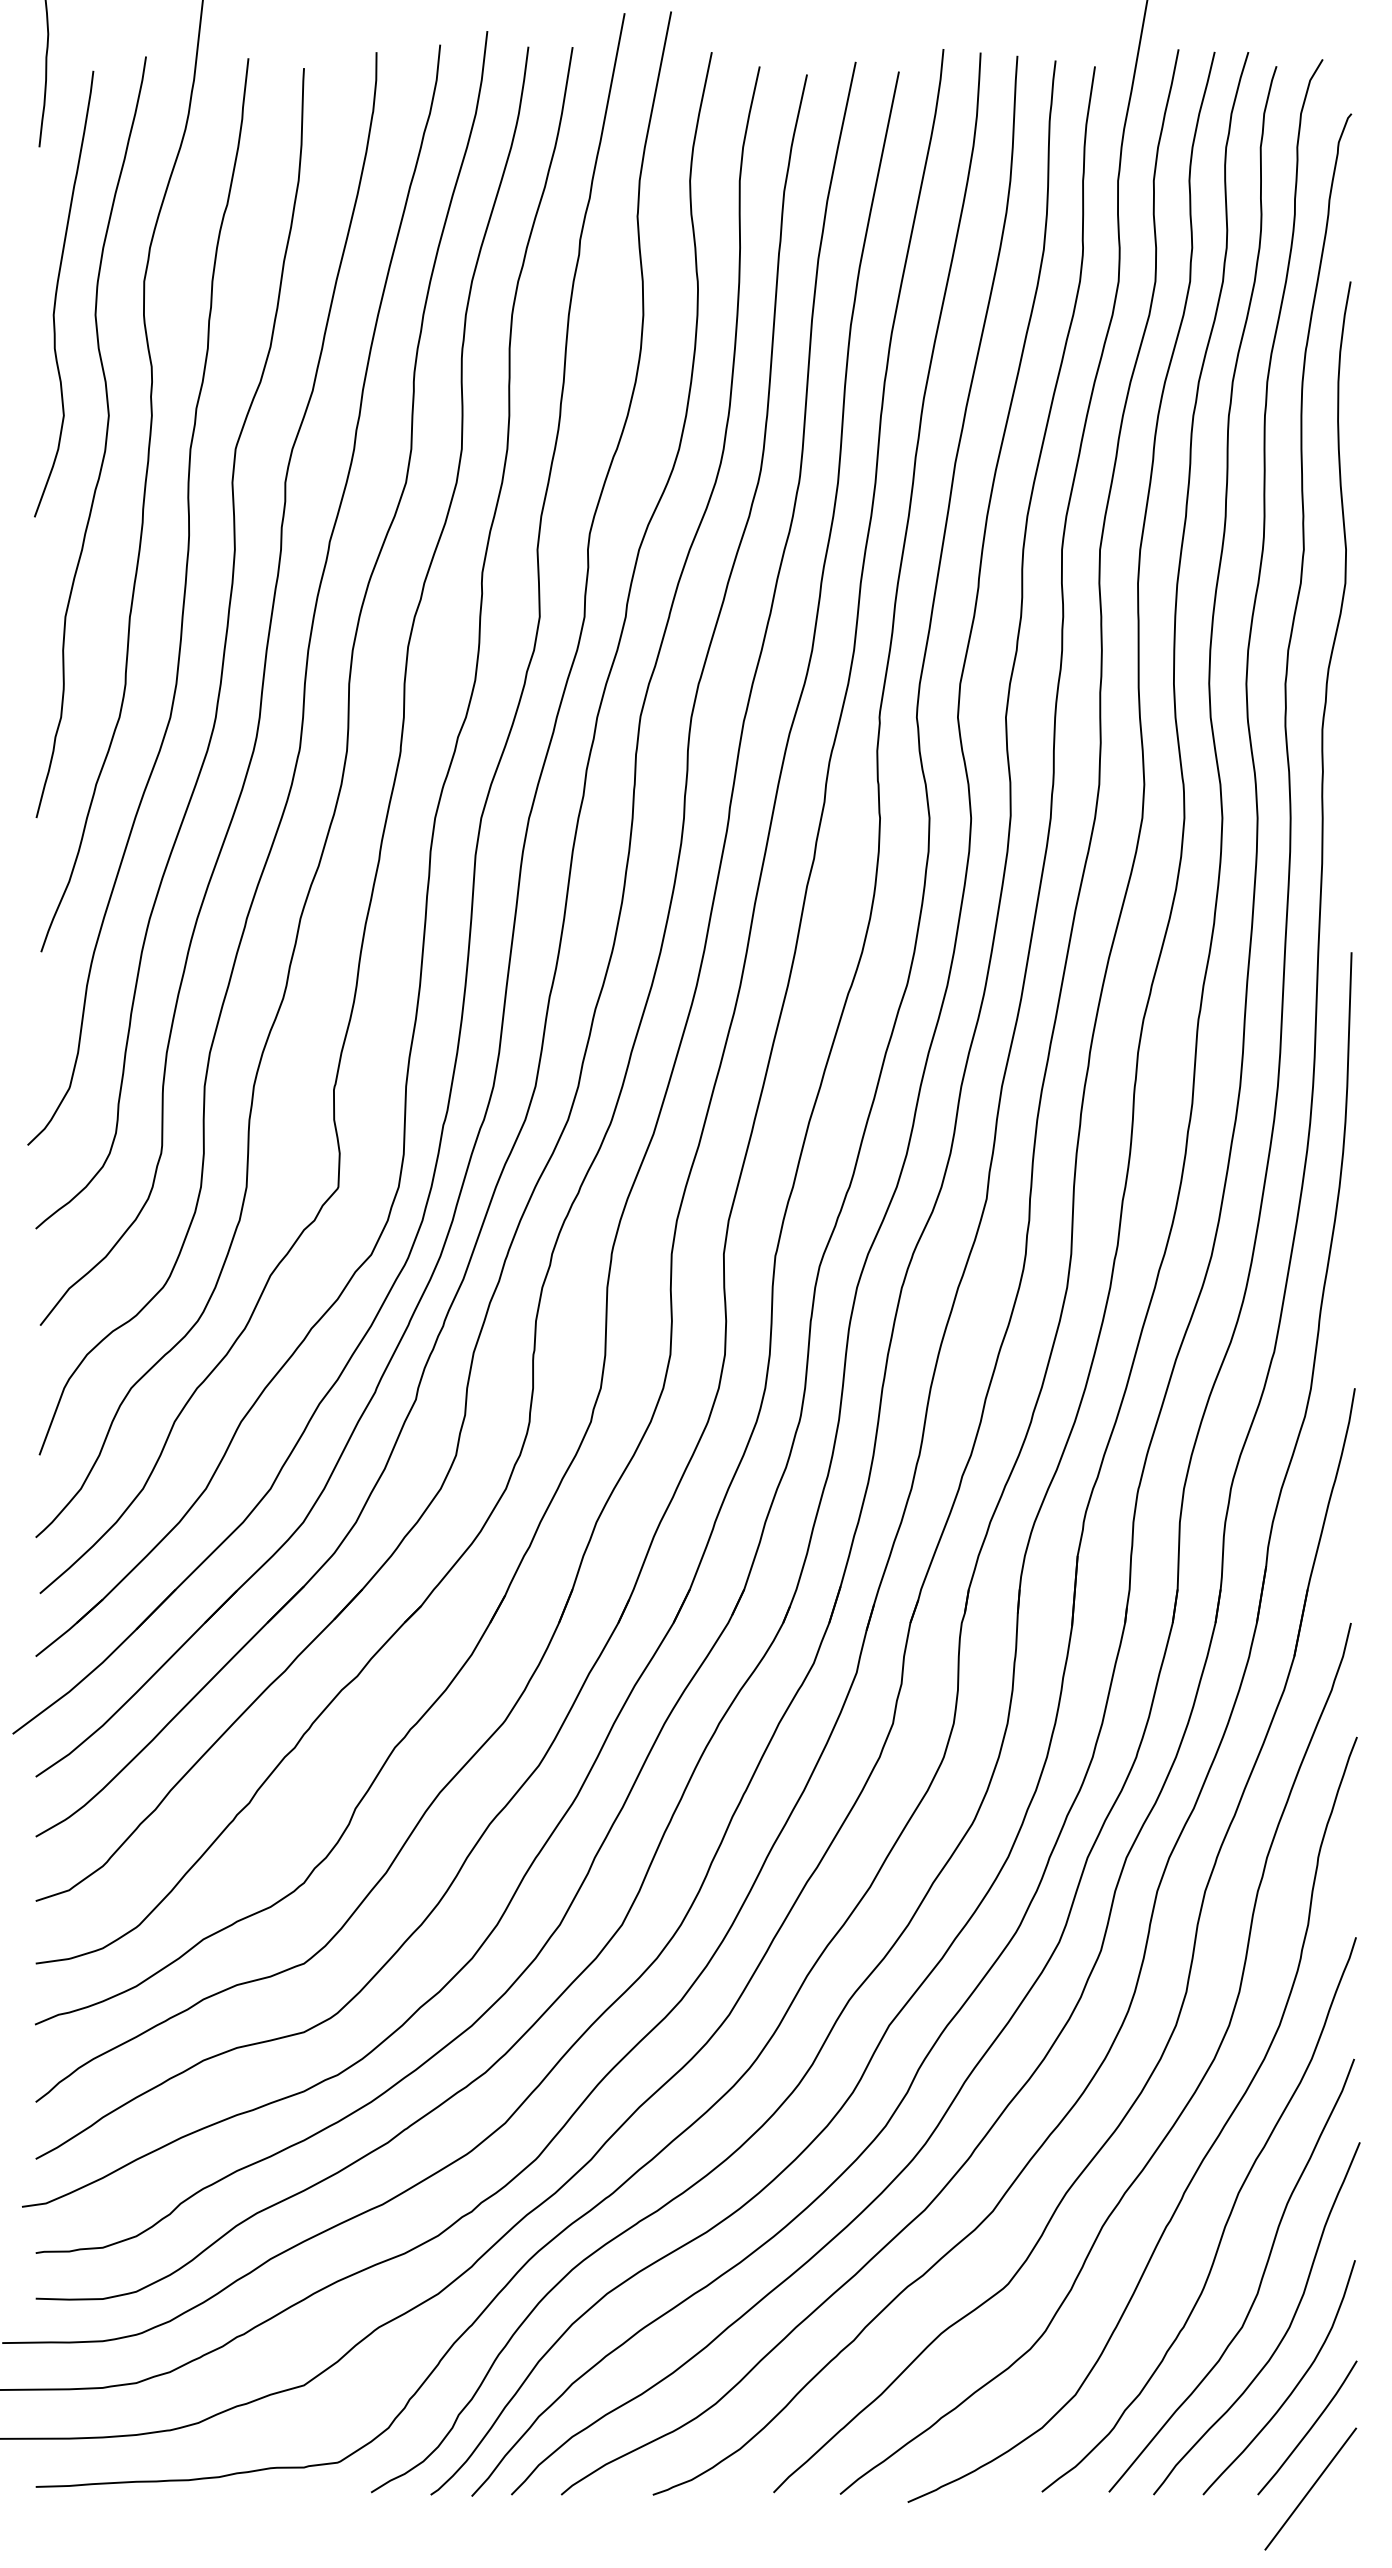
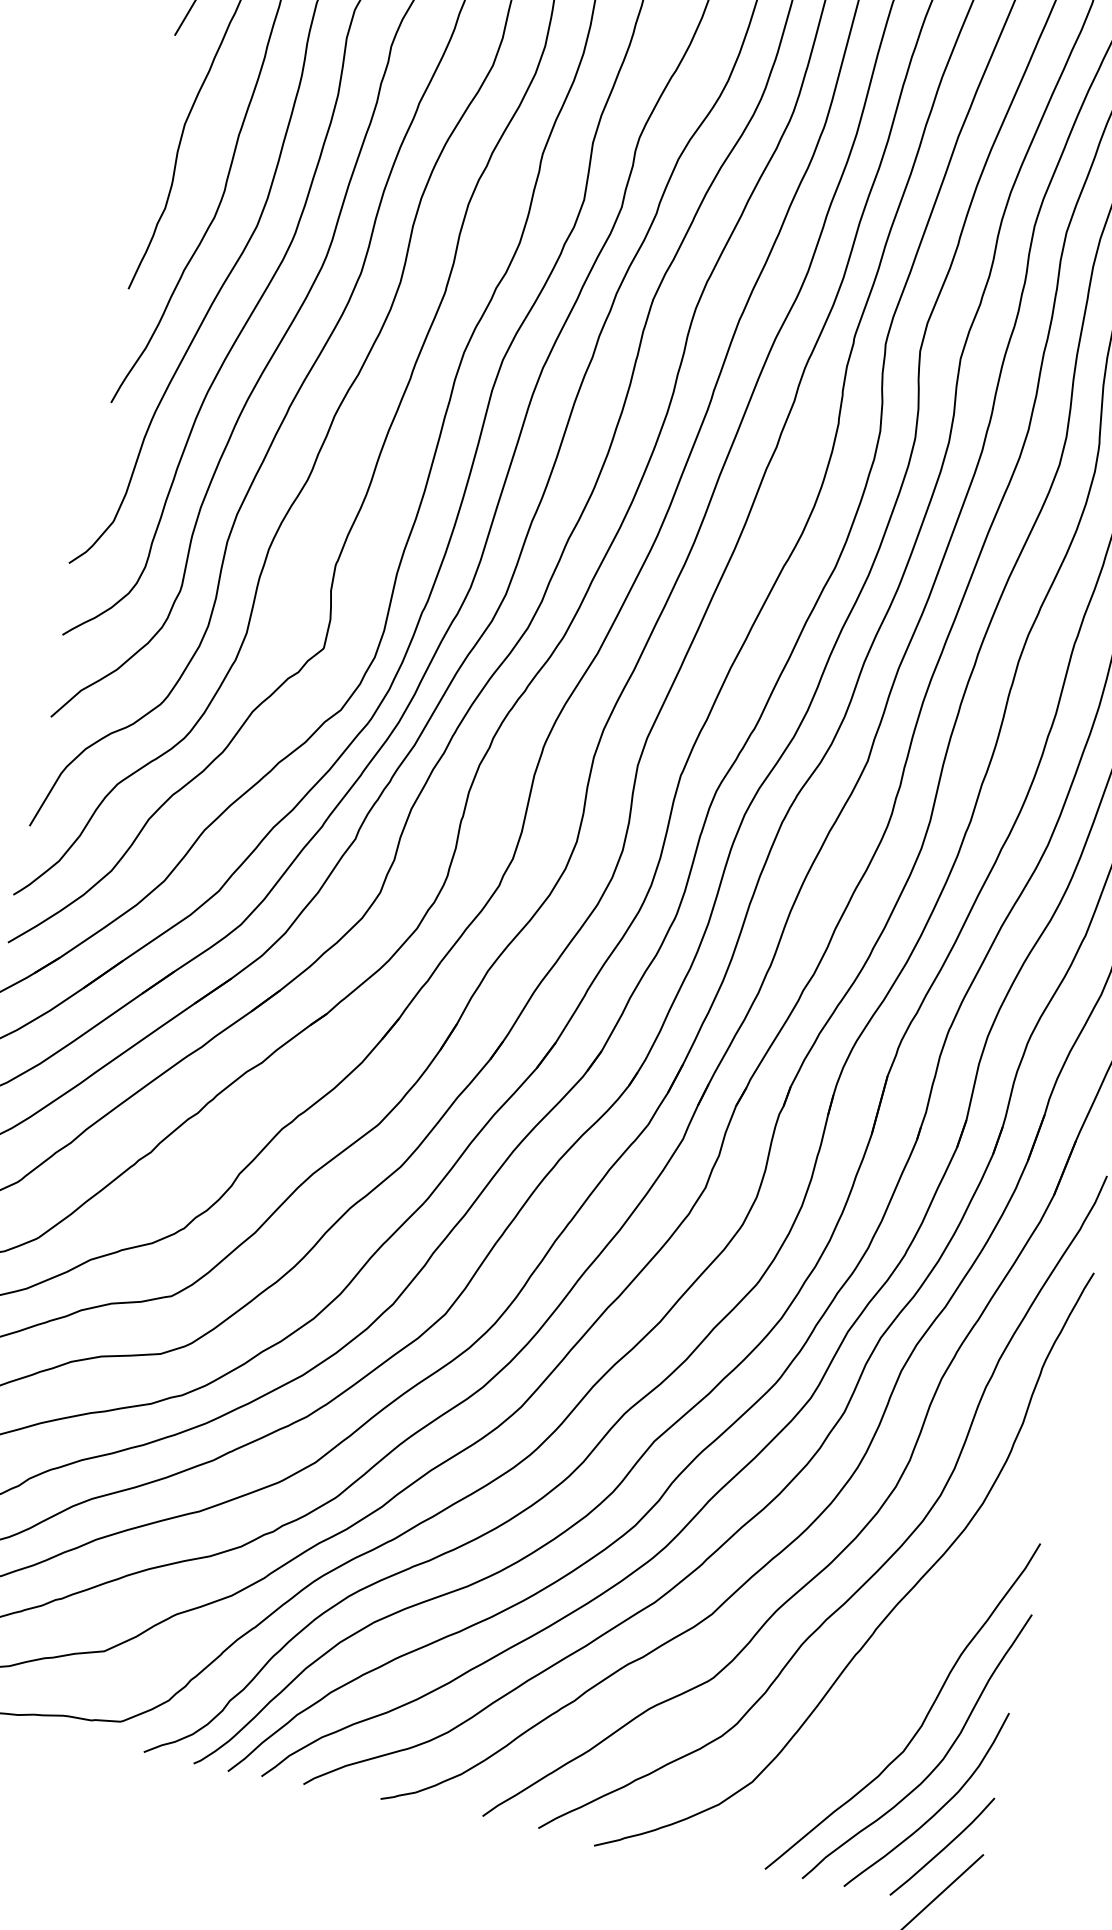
curve: (1224, 2225) -> (904, 1663), removed

